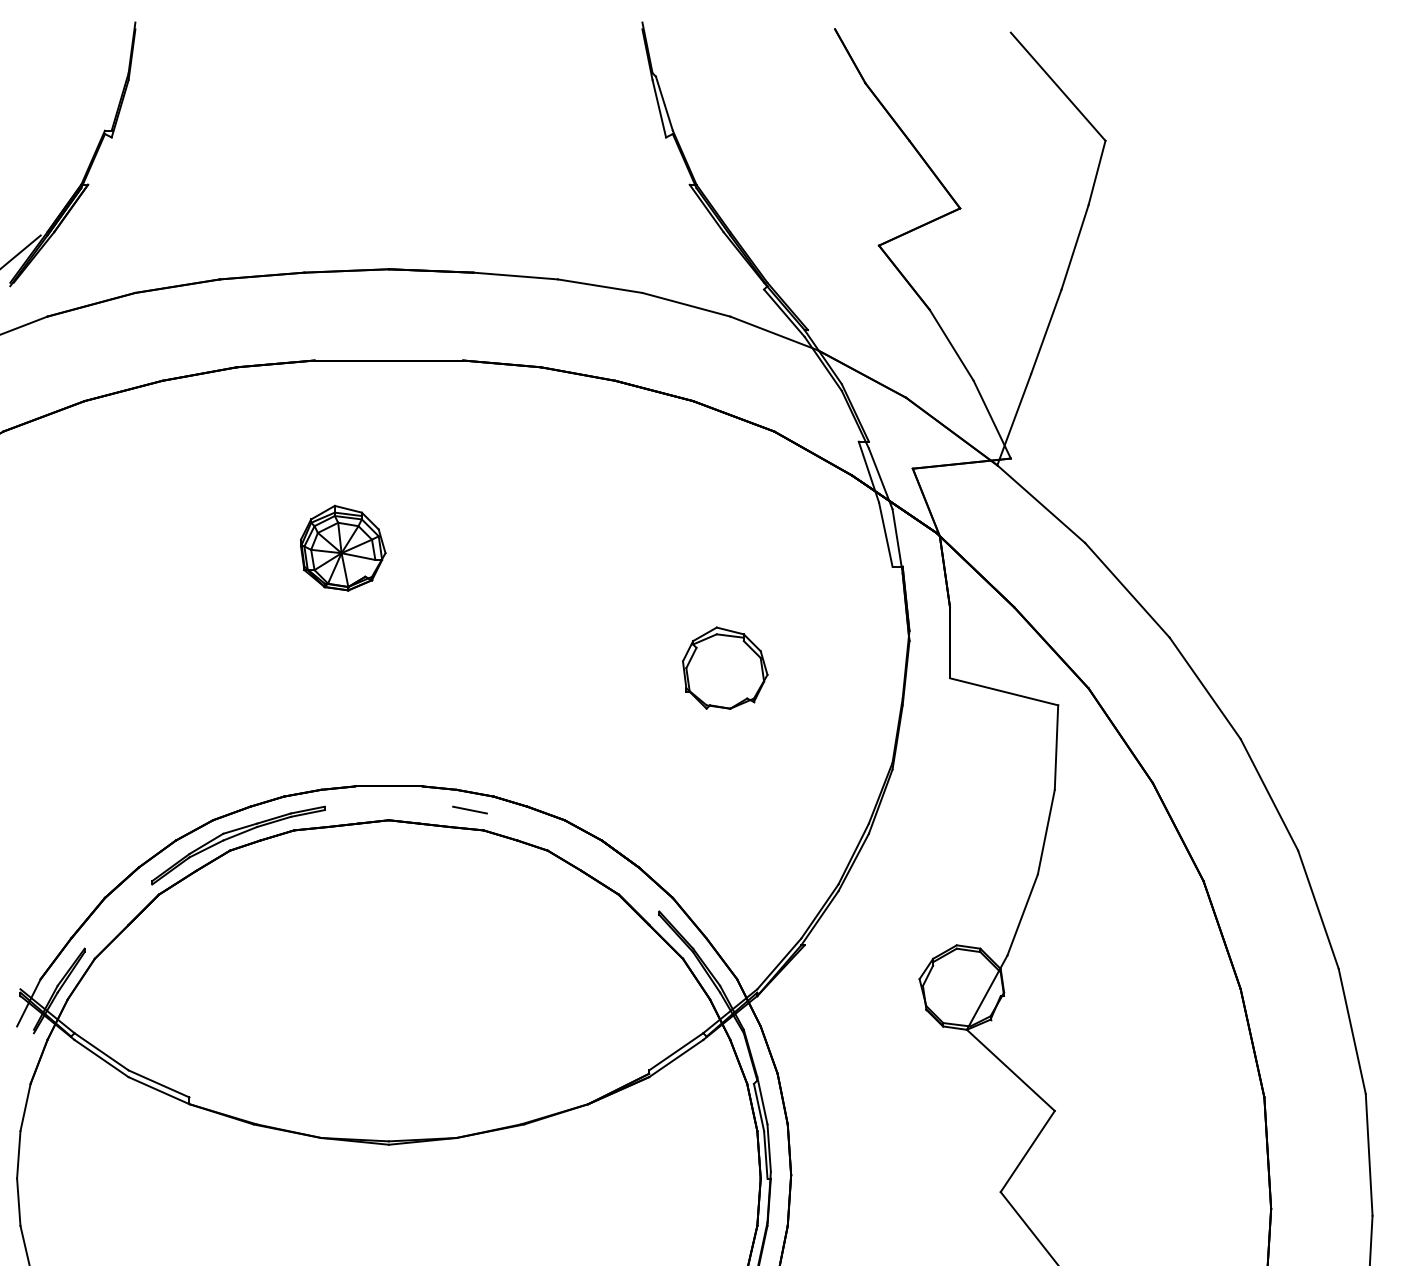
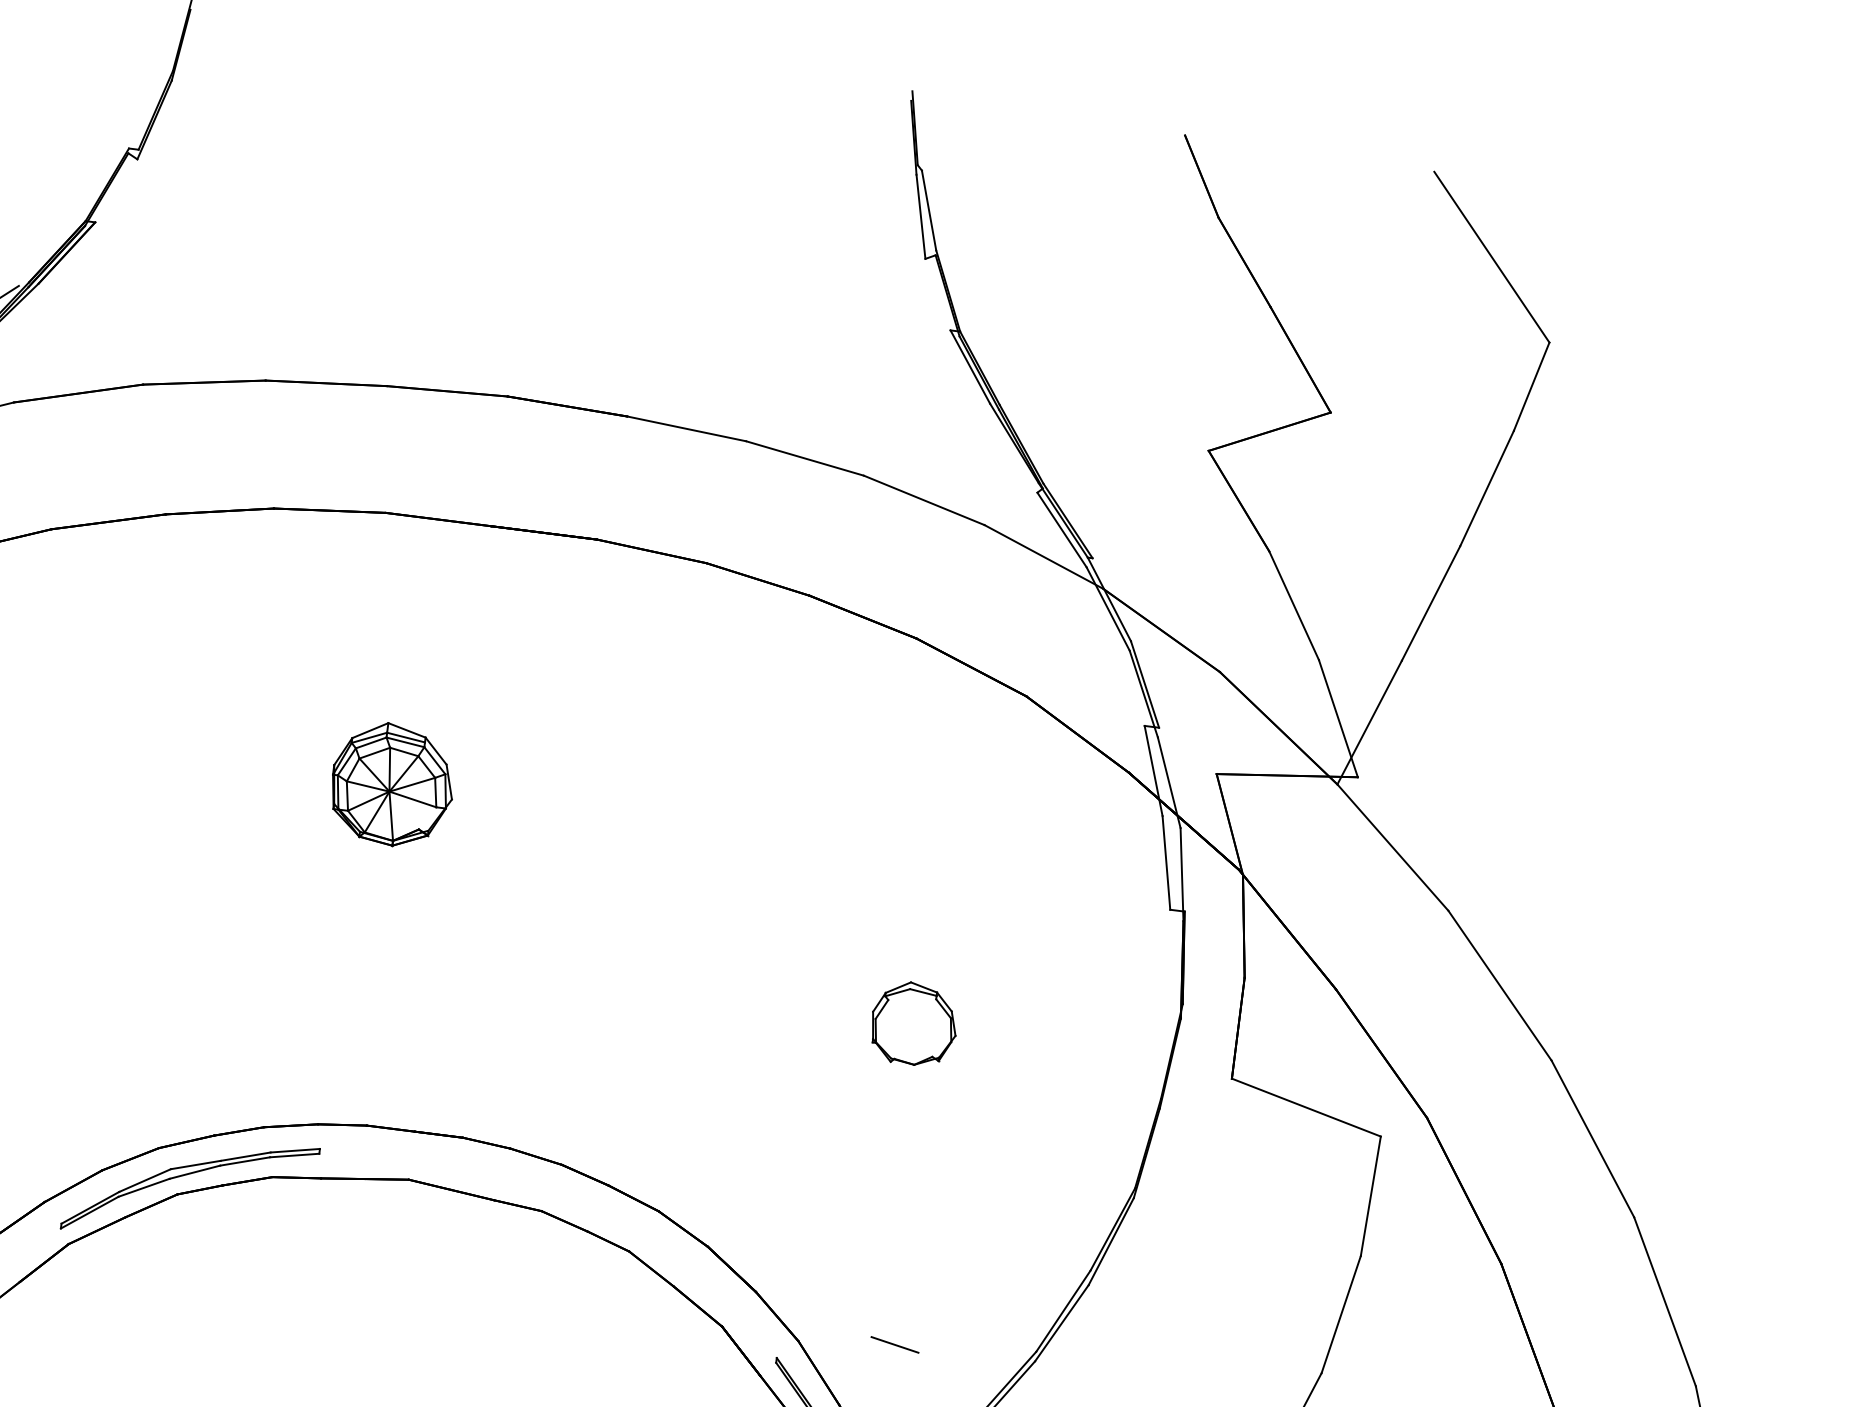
part: (725, 667) -> (914, 1023), size x0.7
line: (469, 809) -> (894, 1343), moved

